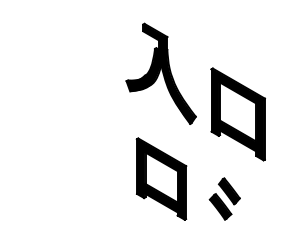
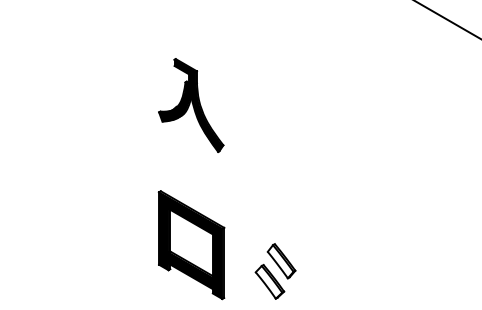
part: (161, 73) -> (191, 105), size x0.7
part: (237, 114) -> (292, 159), removed
fill: (228, 191) -> (280, 261), removed
fill: (219, 207) -> (268, 282), removed

